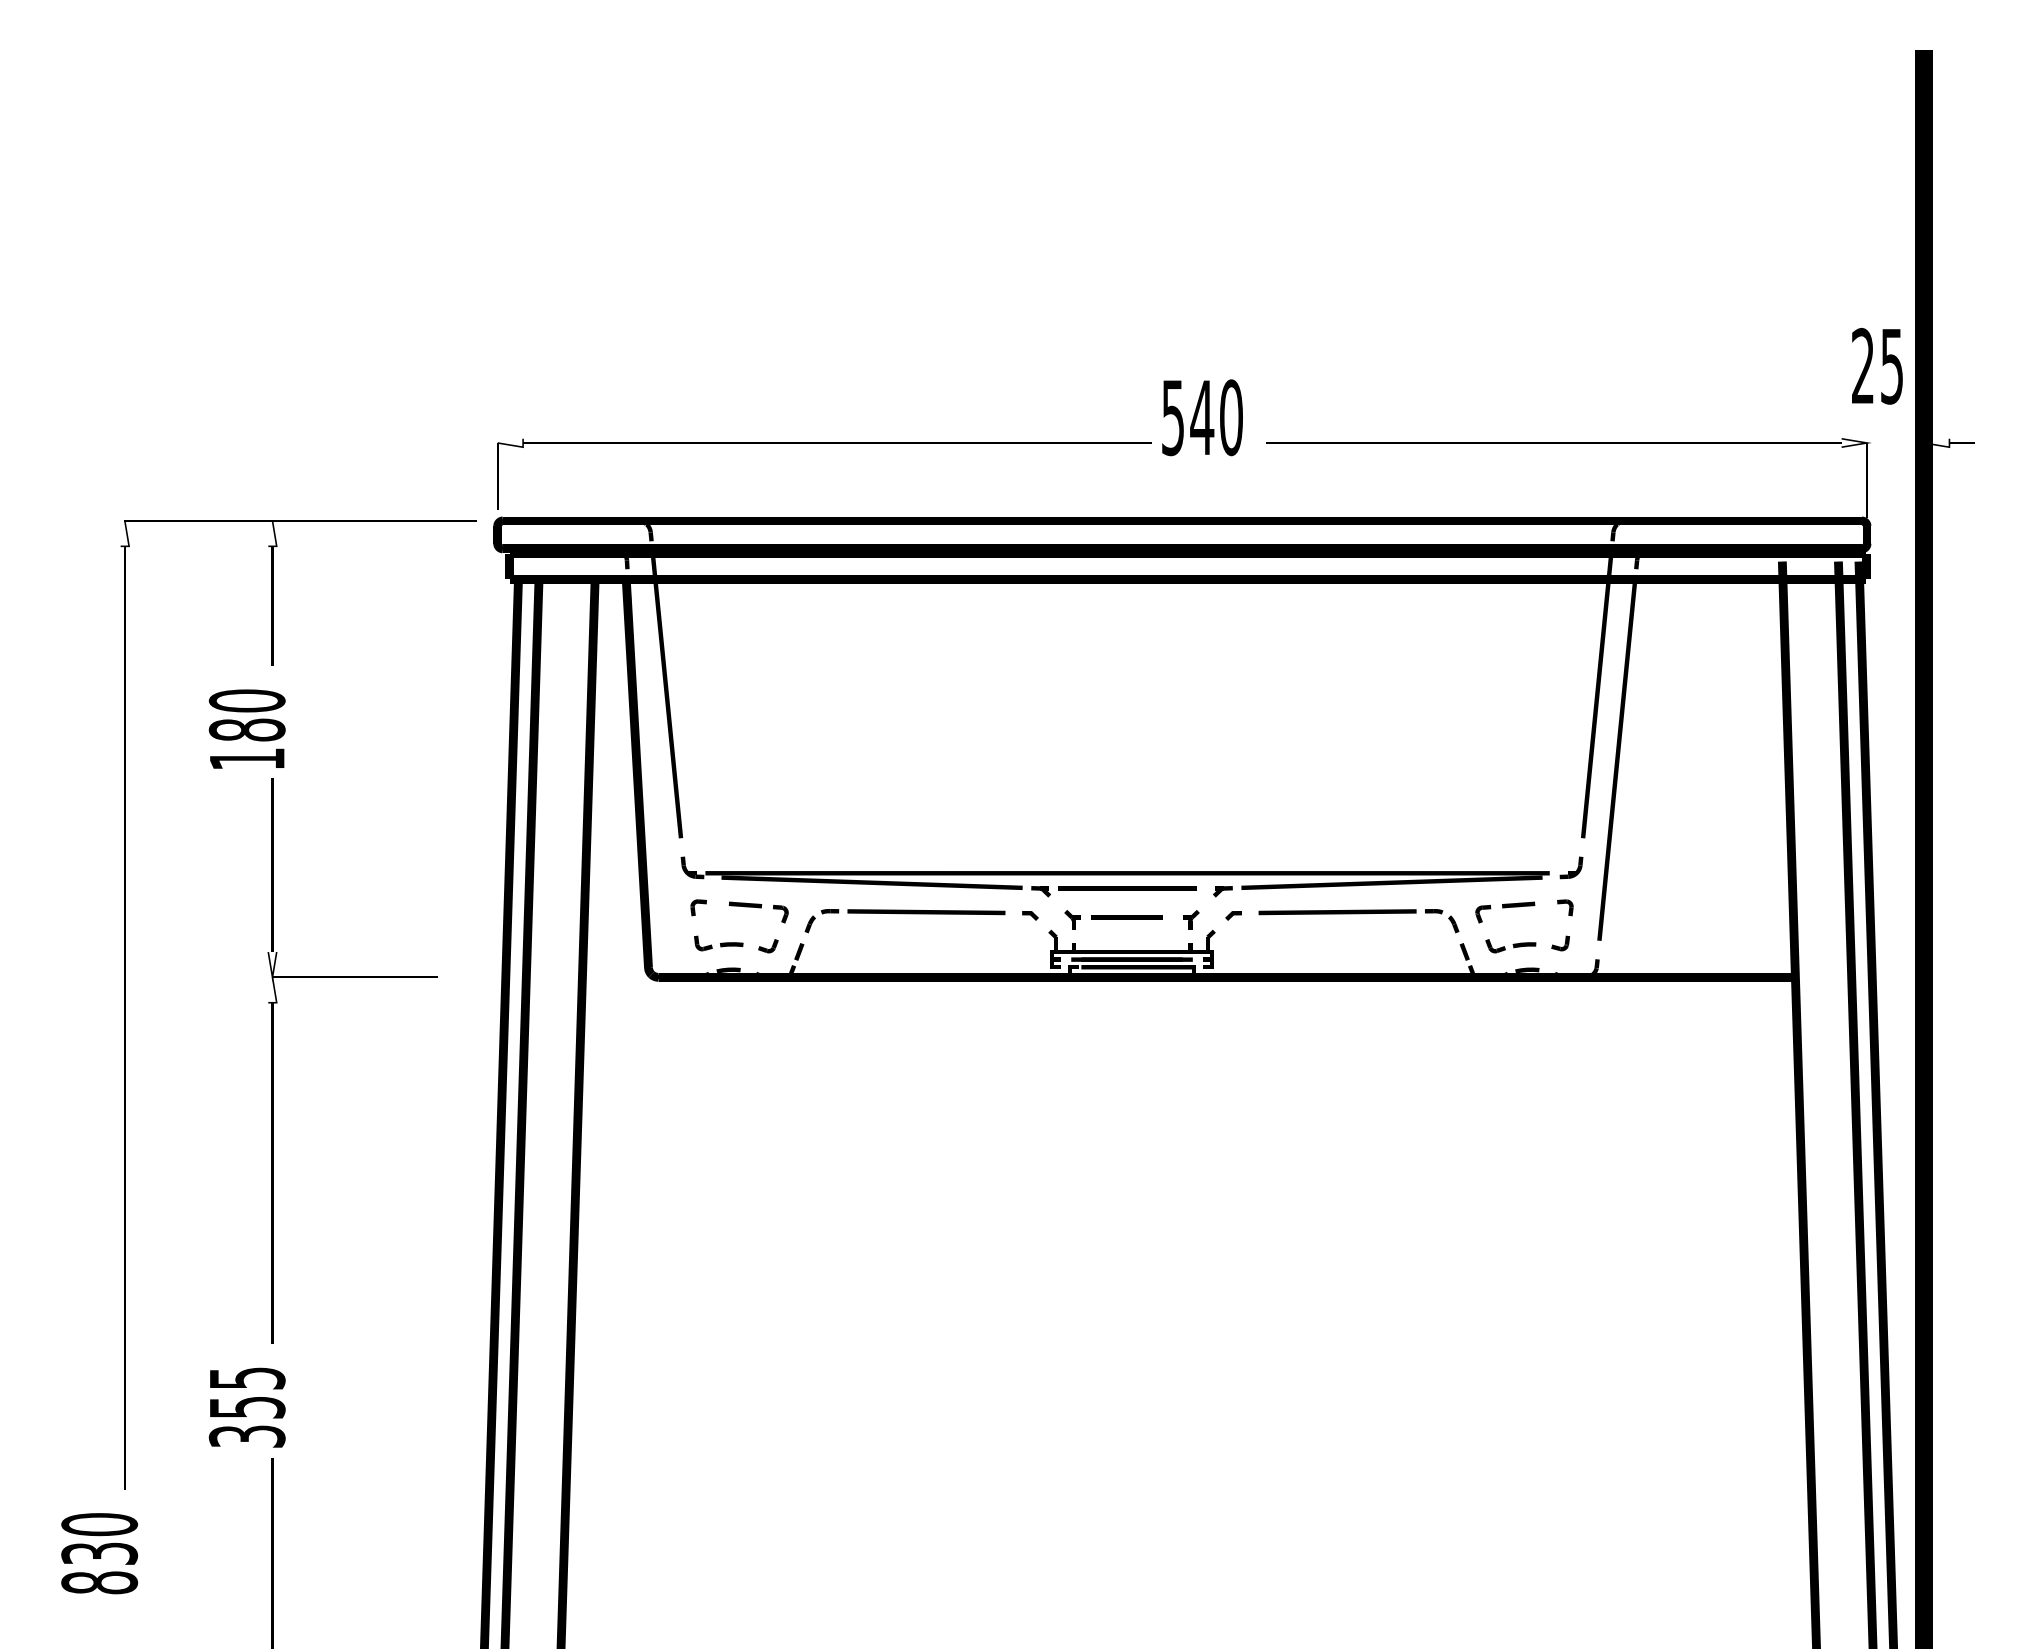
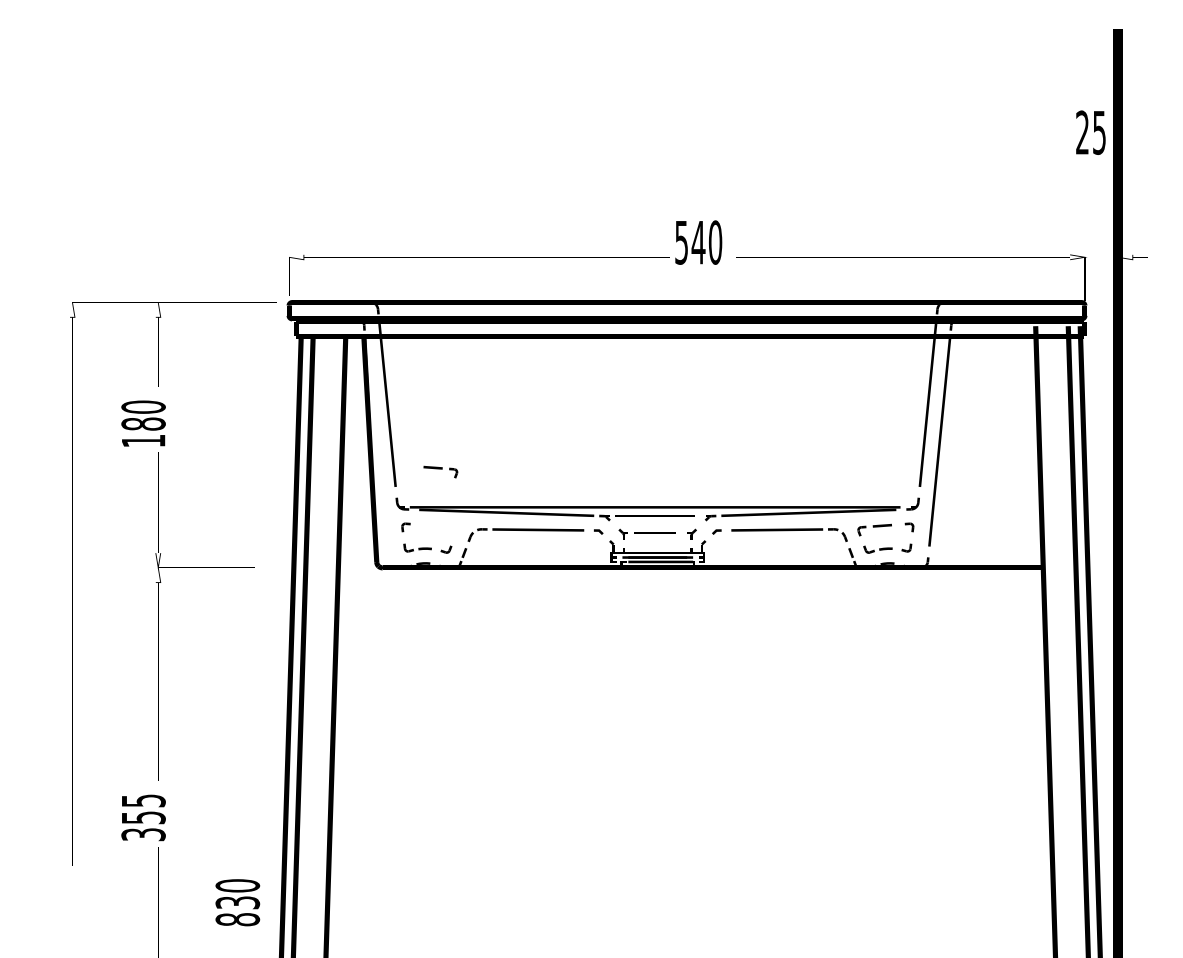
text: (1876, 365) -> (1090, 132), moved
part: (758, 911) -> (440, 471), moved
text: (99, 1553) -> (237, 902), moved

